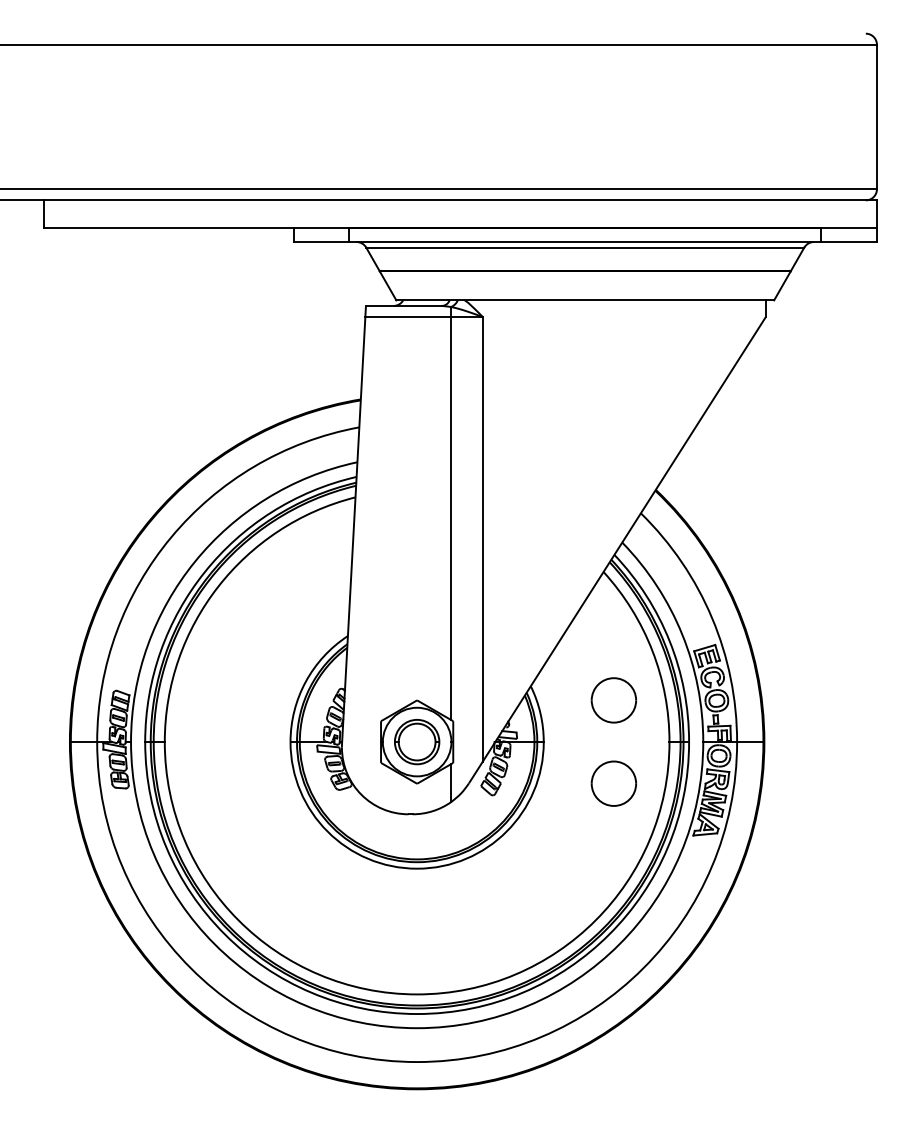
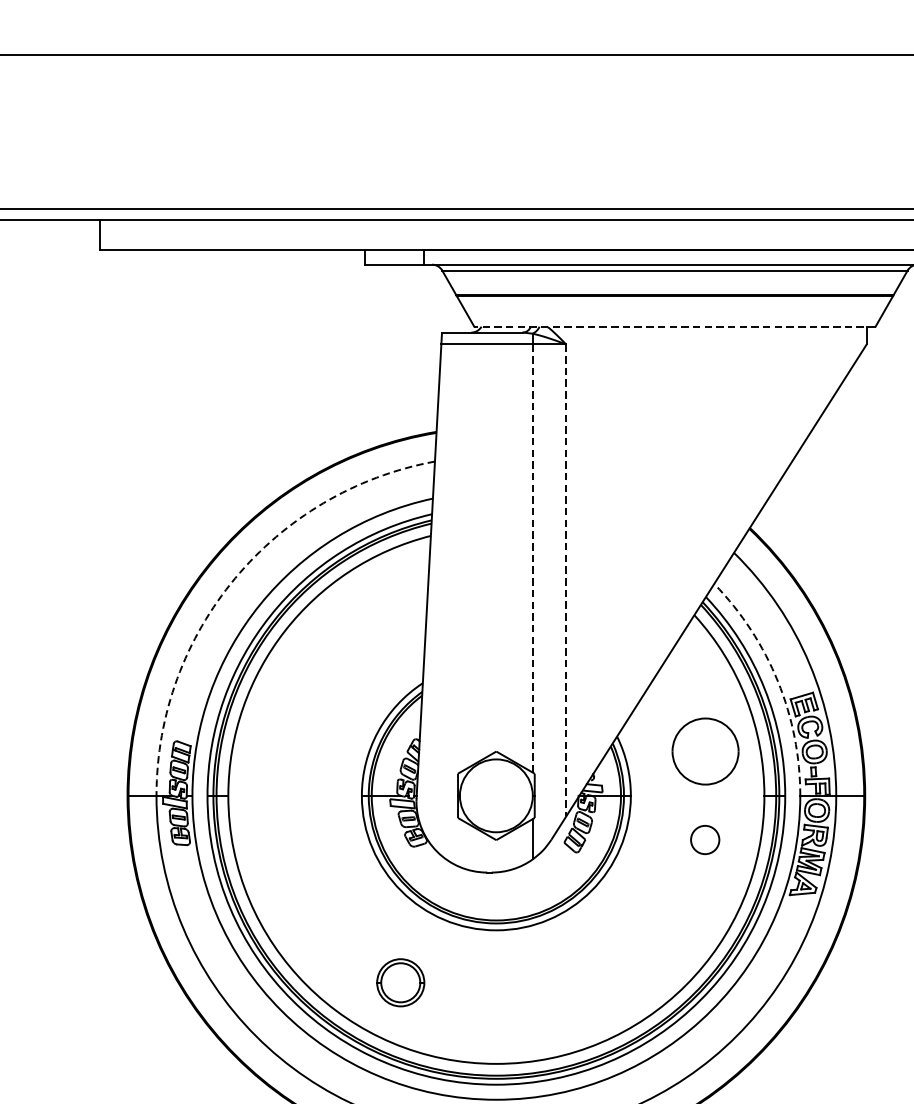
line: (585, 300) -> (675, 326), solid -> dashed
line: (451, 518) -> (532, 558), solid -> dashed
arc: (171, 537) -> (235, 578), solid -> dashed
line: (482, 539) -> (565, 580), solid -> dashed
arc: (682, 634) -> (778, 681), solid -> dashed
part: (613, 700) -> (704, 751), size x1.4
part: (417, 742) -> (401, 983), moved
part: (613, 783) -> (704, 839), size x0.6

